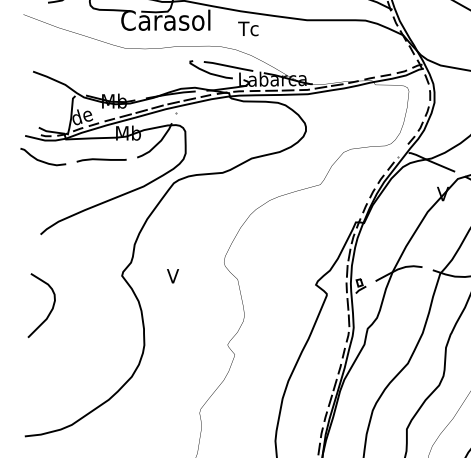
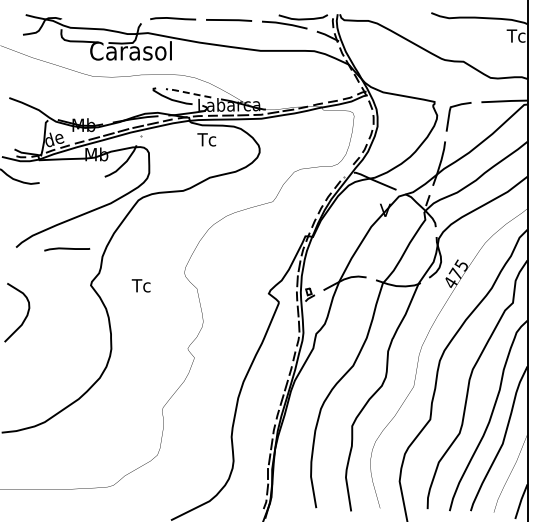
text: (248, 28) -> (206, 139), moved
line: (228, 65) -> (188, 92), solid -> dashed
curve: (101, 160) -> (67, 249), moved
text: (176, 275) -> (140, 285), V -> Tc

